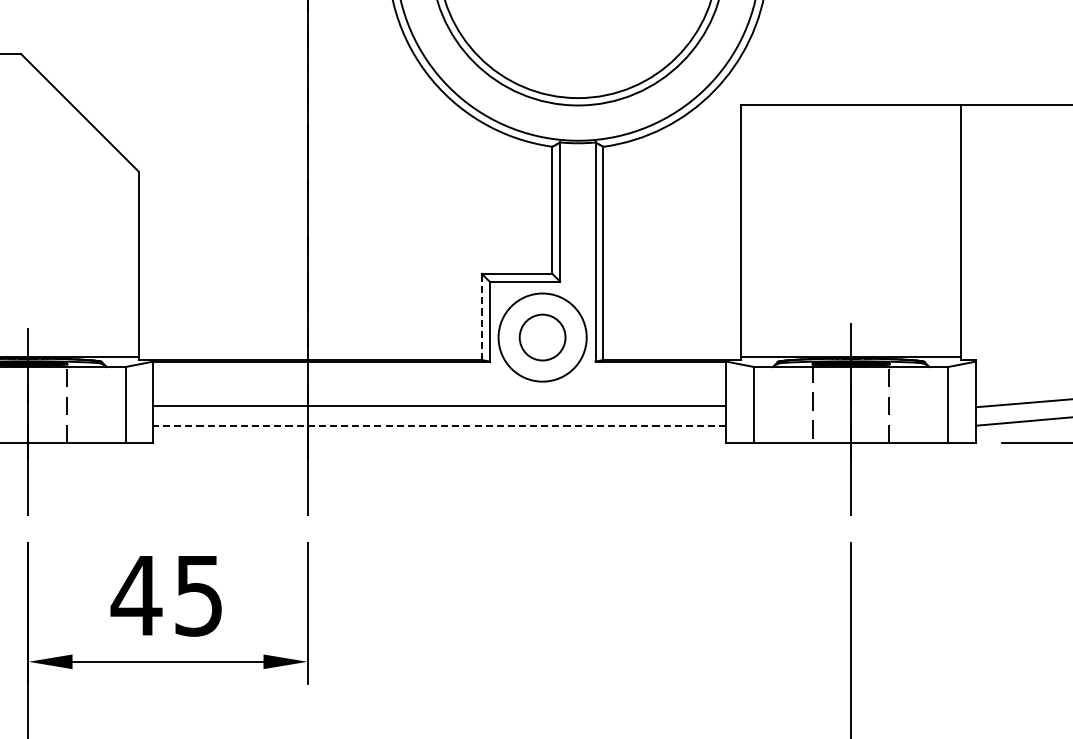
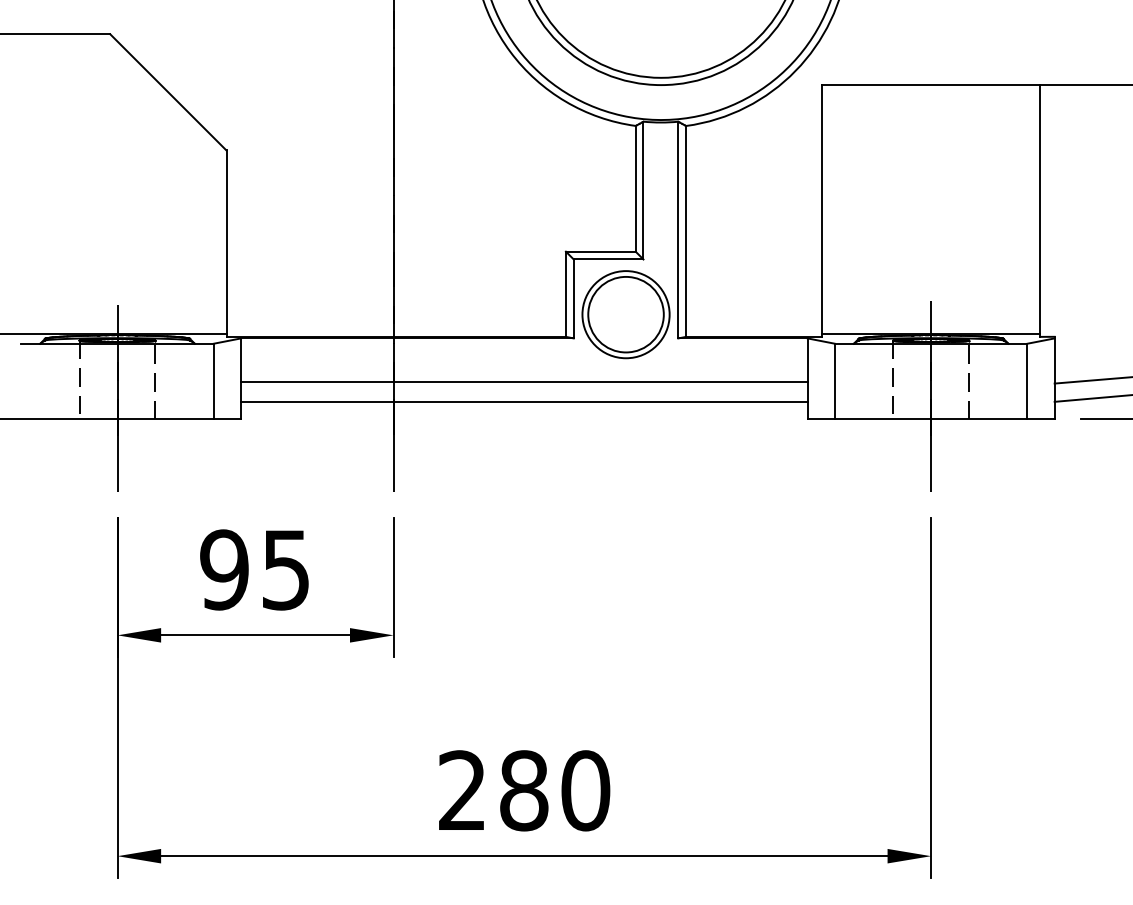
line: (481, 317) -> (565, 294), dashed -> solid
circle: (542, 337) -> (625, 314), size x1.67
line: (438, 425) -> (523, 401), dashed -> solid
text: (136, 595) -> (224, 569), 45 -> 95

